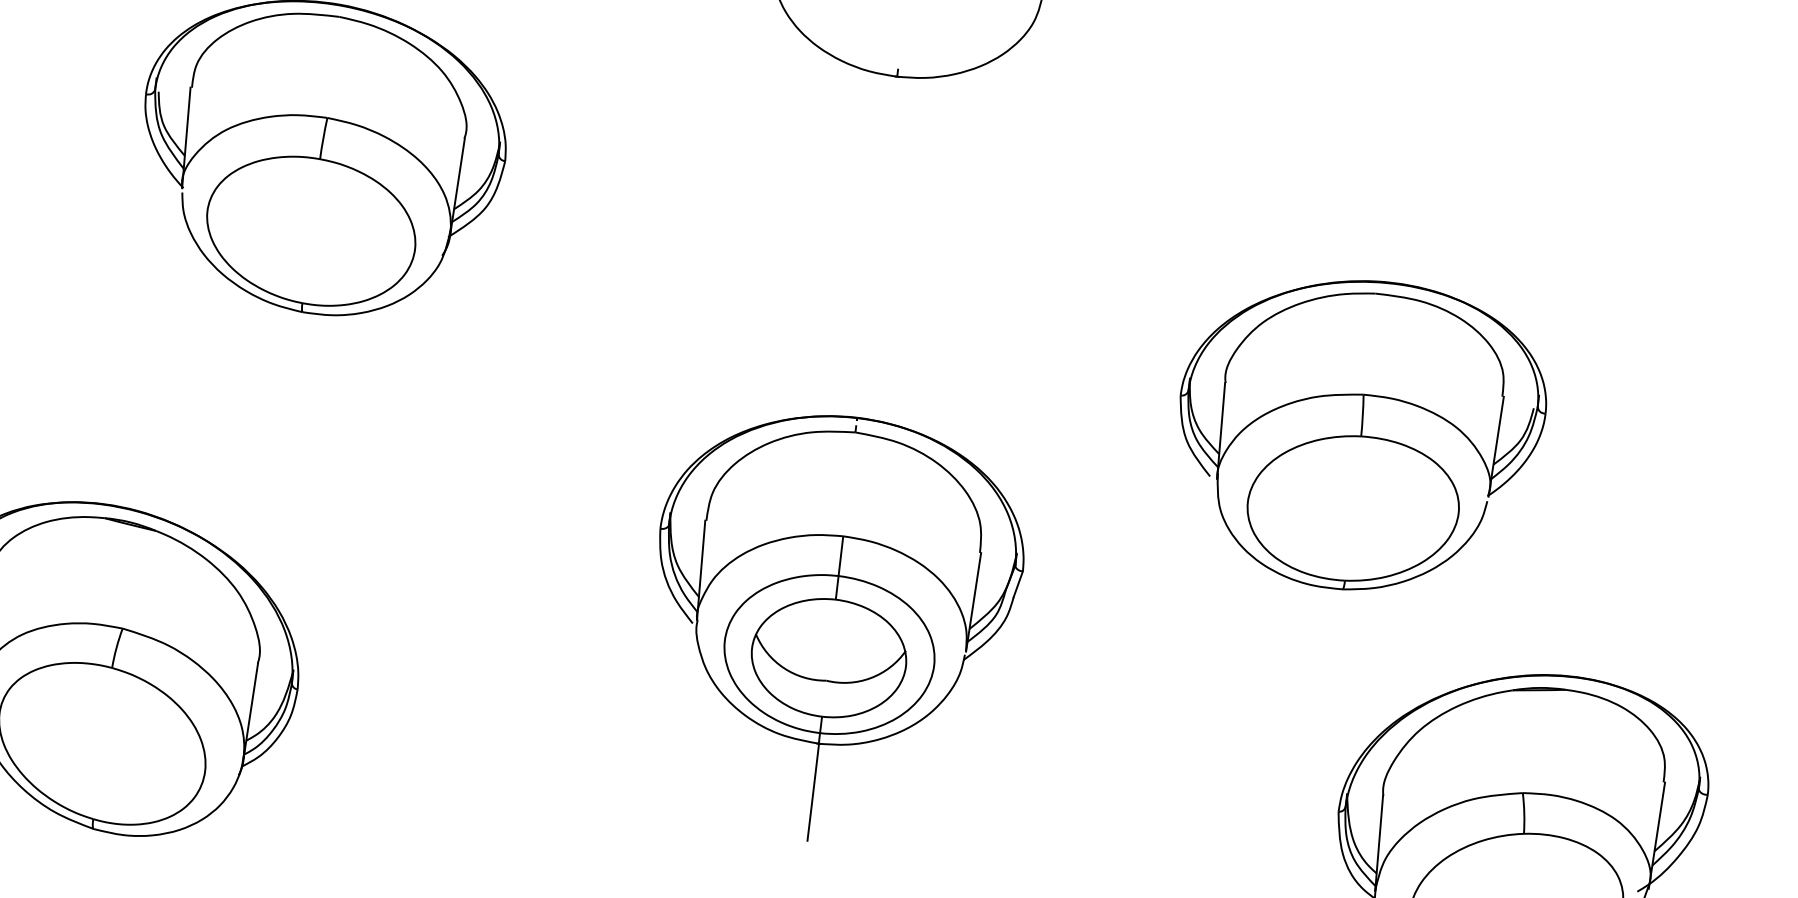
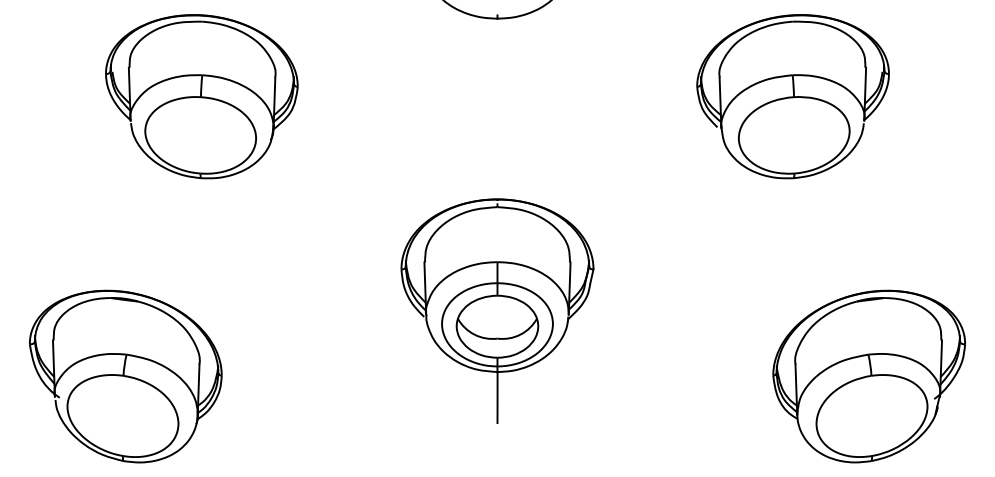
part: (1358, 434) -> (792, 96), moved

